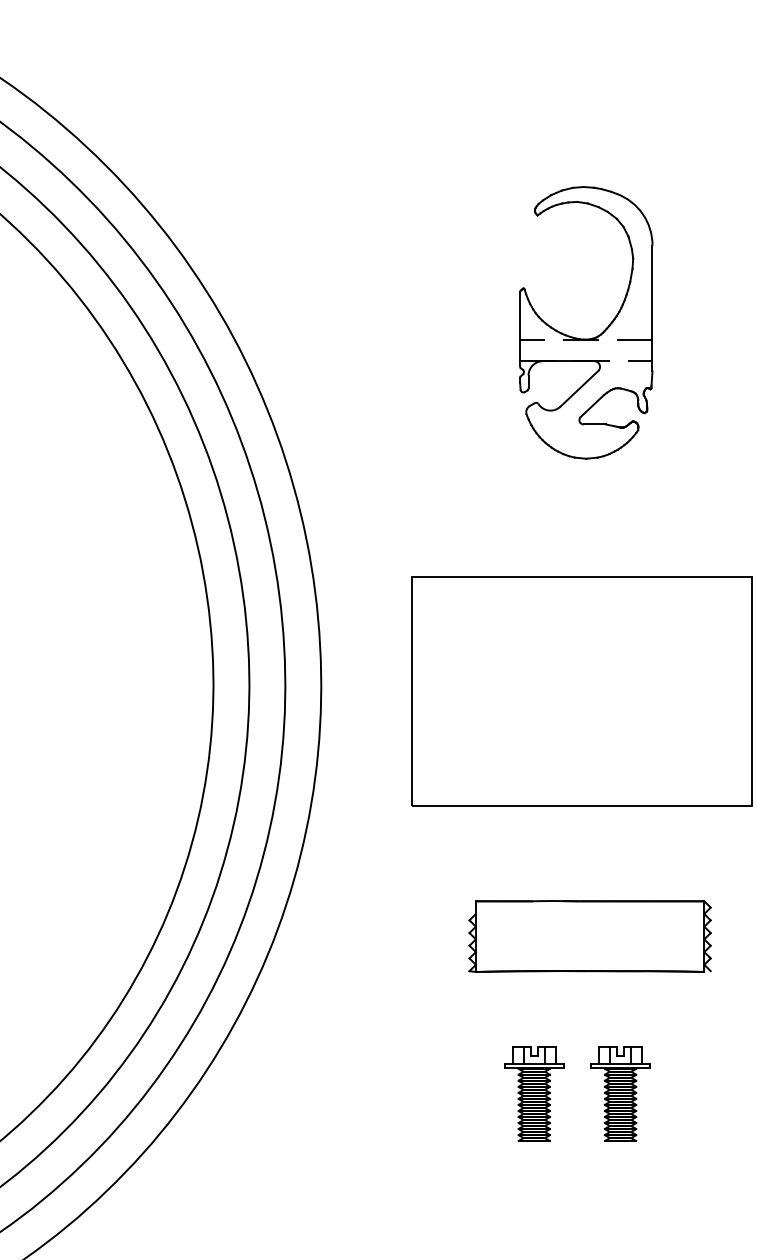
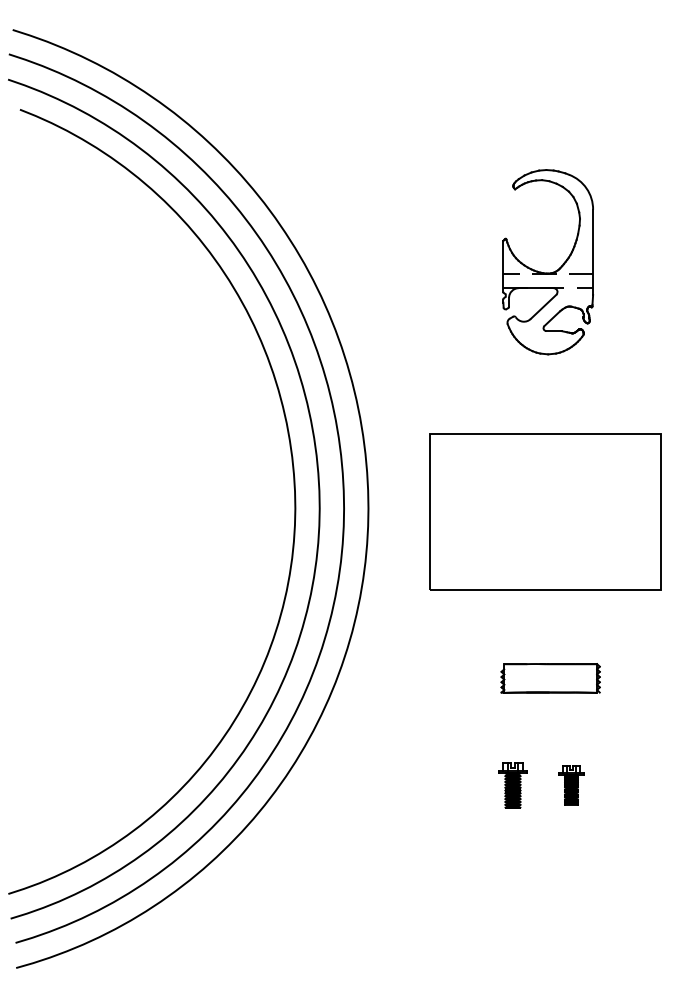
part: (589, 936) -> (550, 678), size x0.6
part: (533, 1094) -> (512, 785), size x0.7
part: (620, 1094) -> (571, 785), size x0.6

